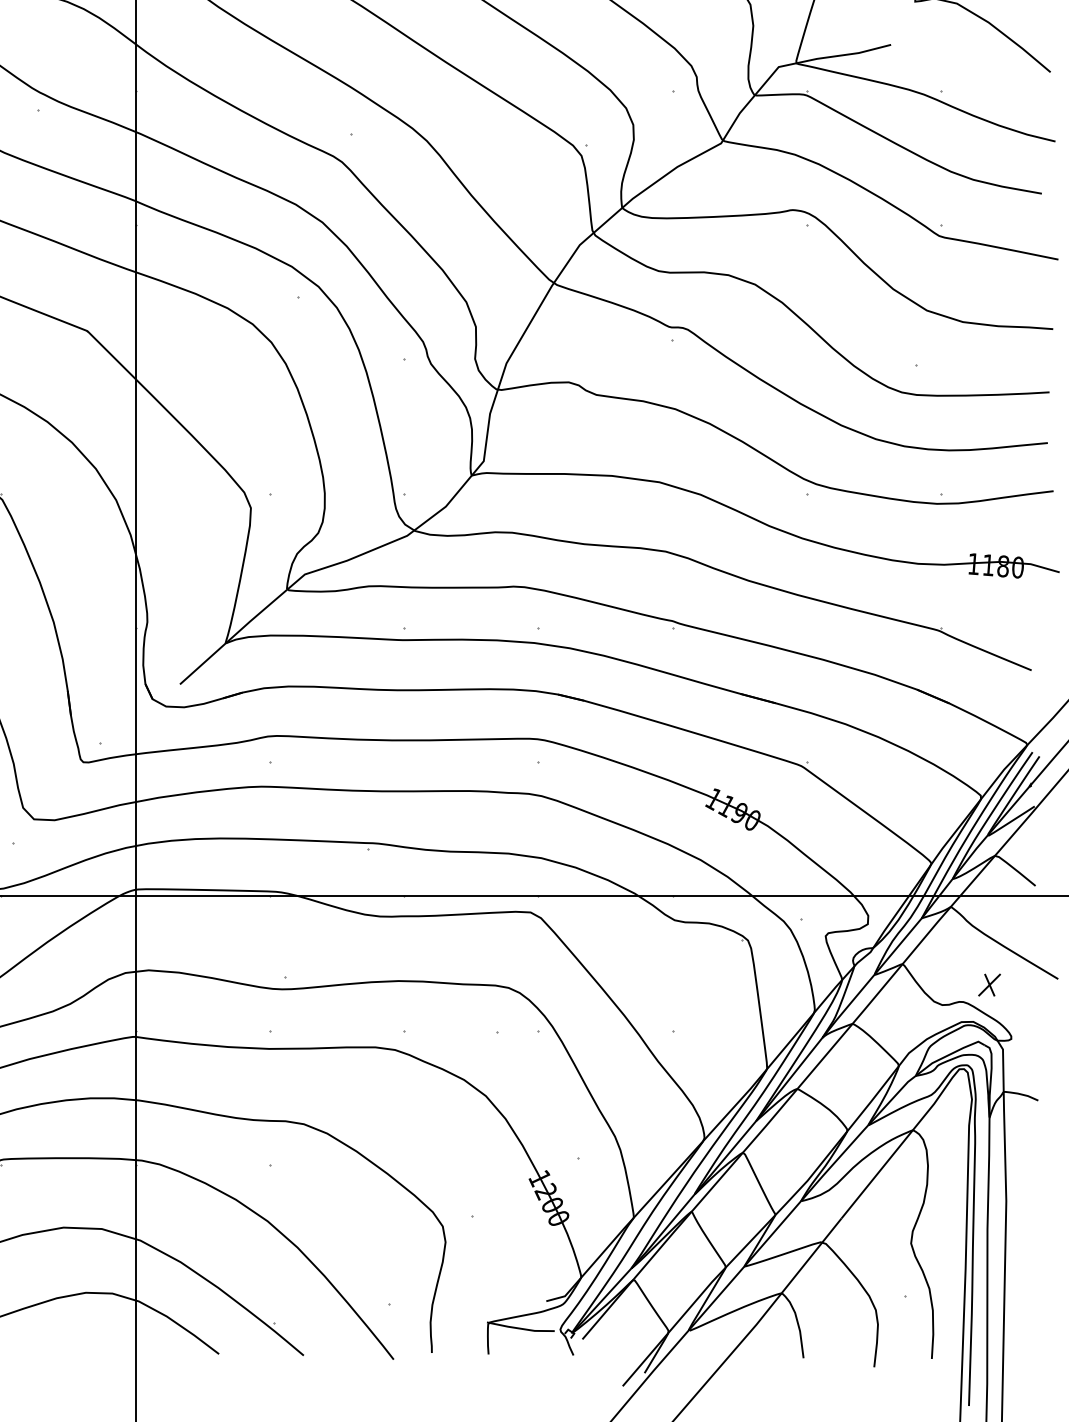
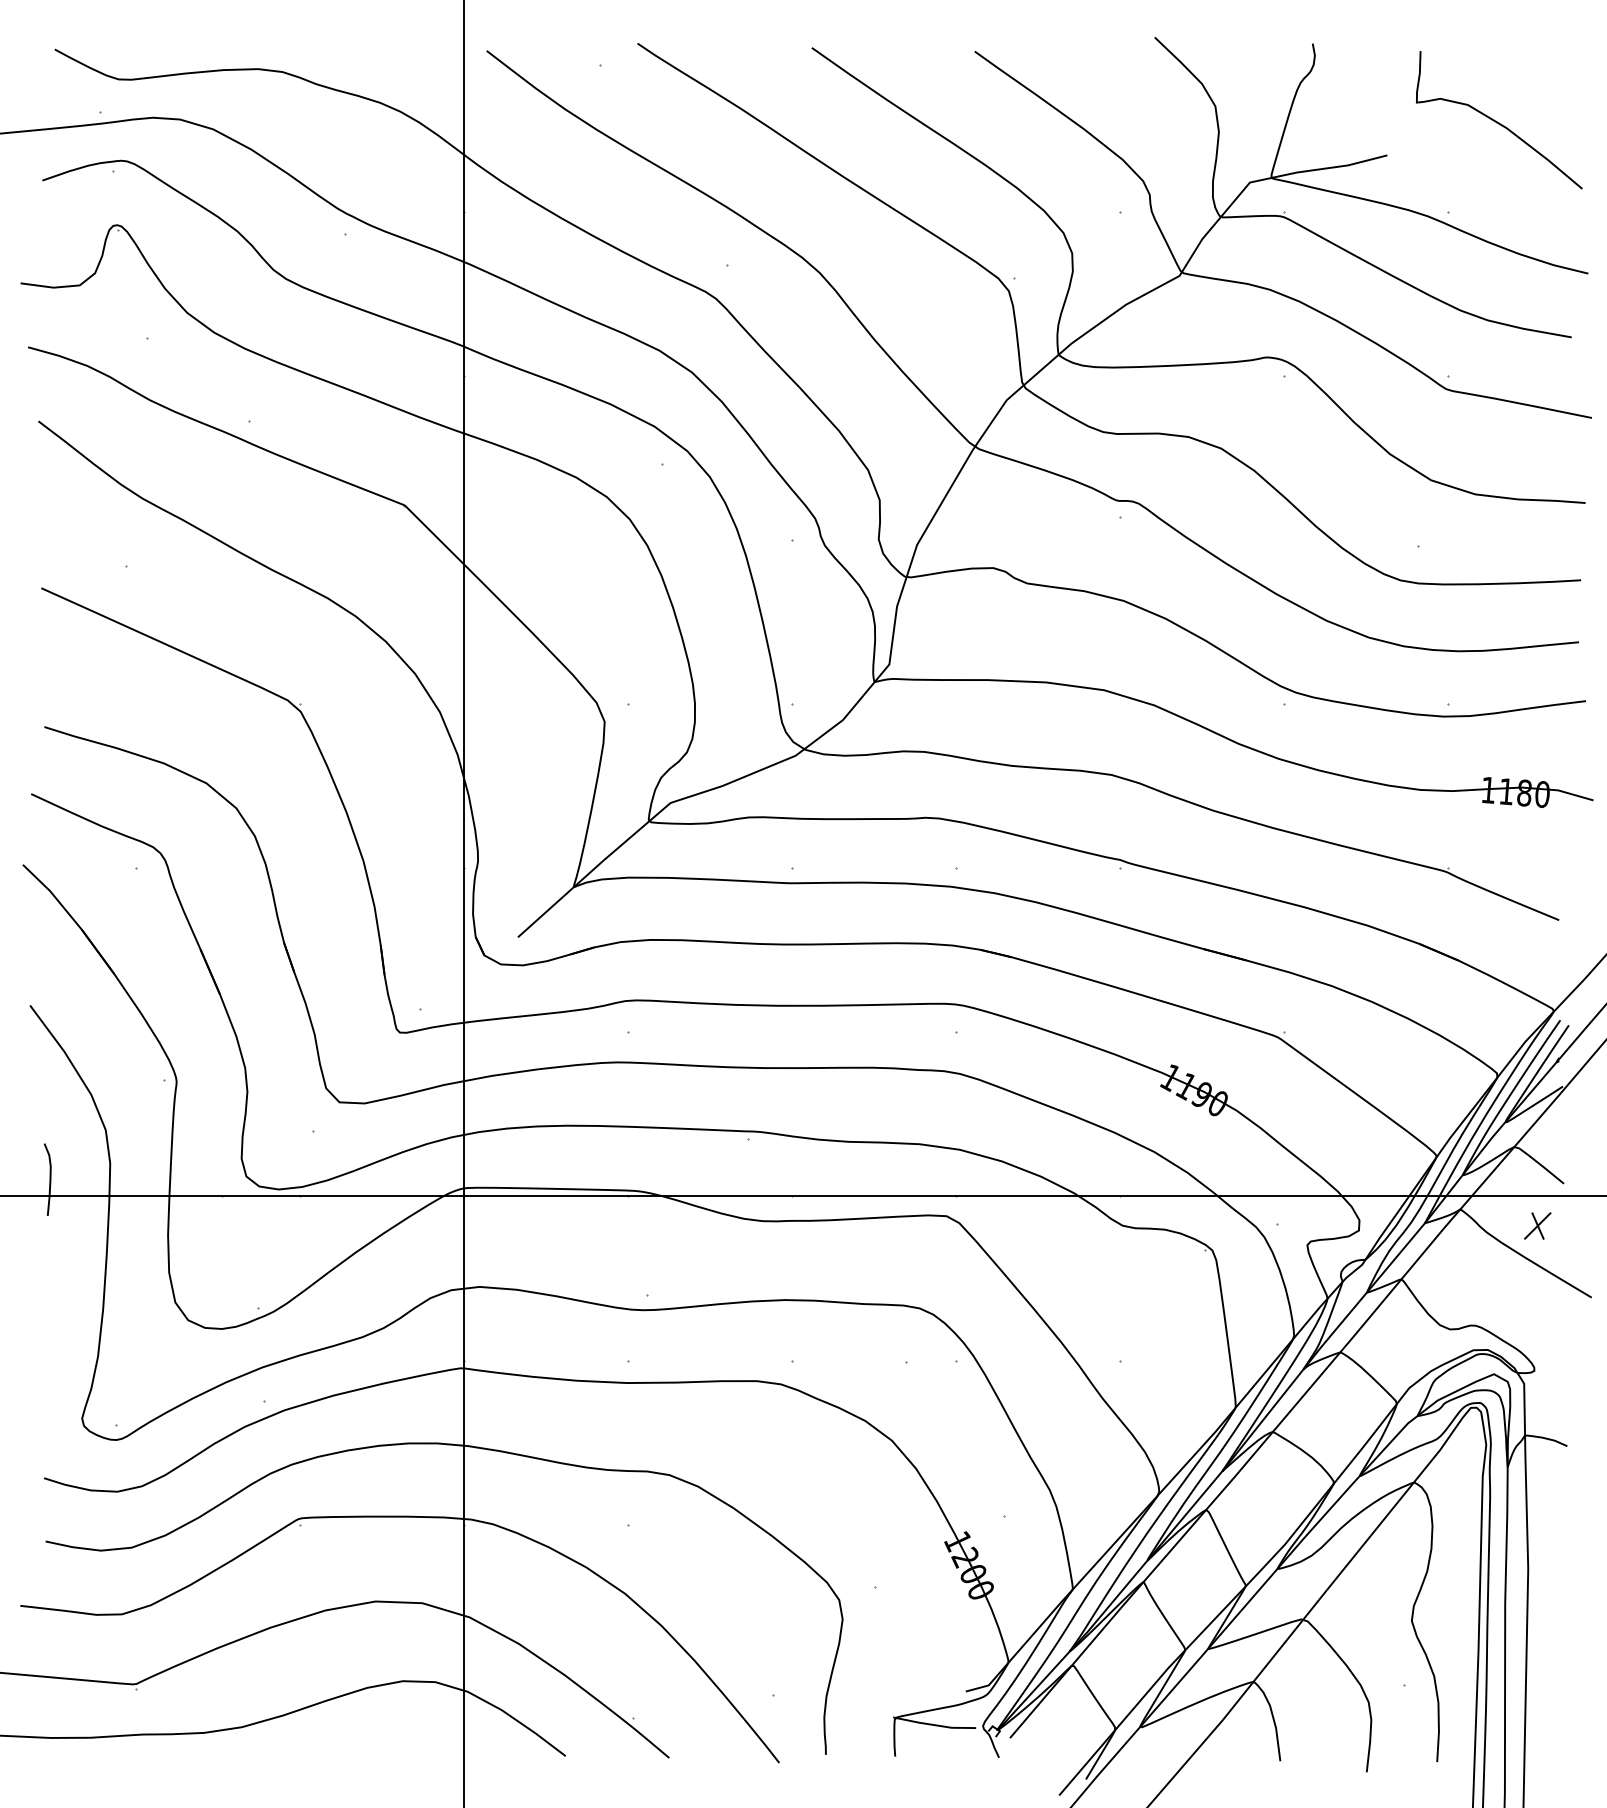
part: (989, 984) -> (1537, 1225), moved

